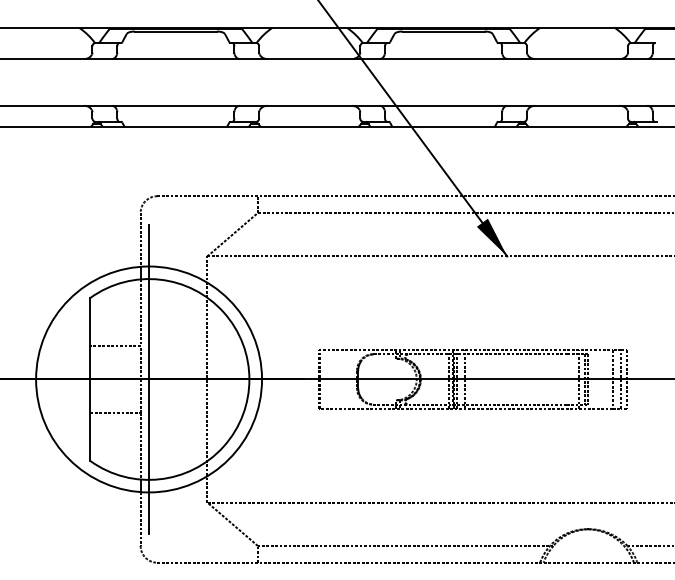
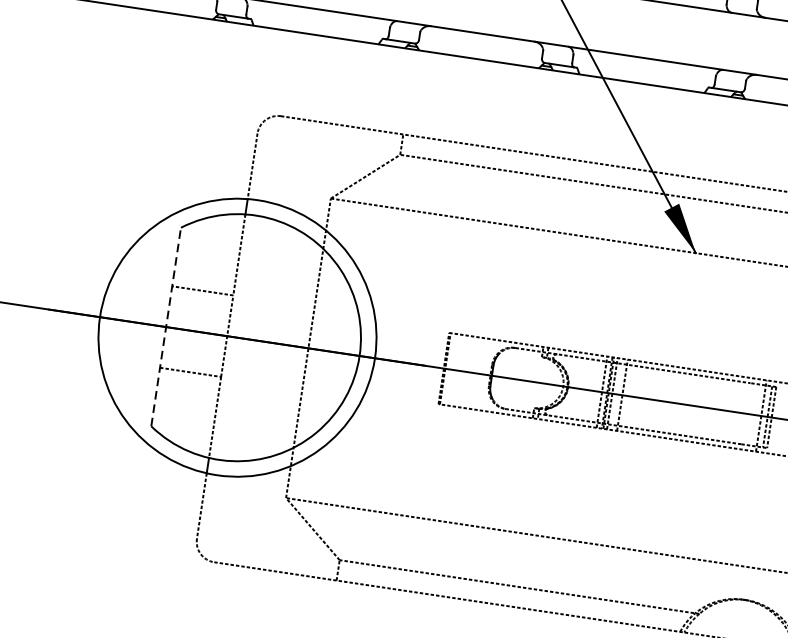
line: (90, 379) -> (166, 327), solid -> dashed
line: (149, 379) -> (238, 337), removed

